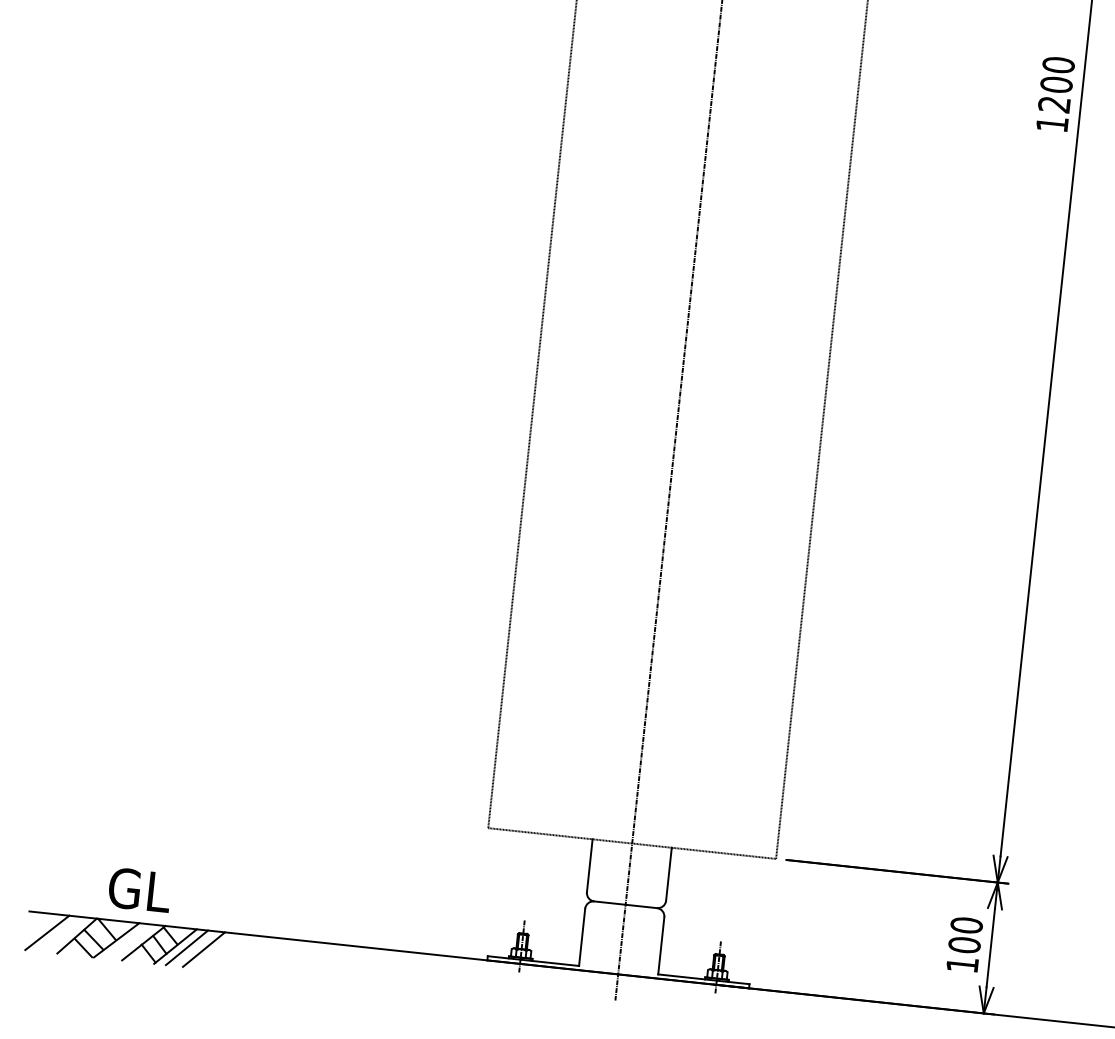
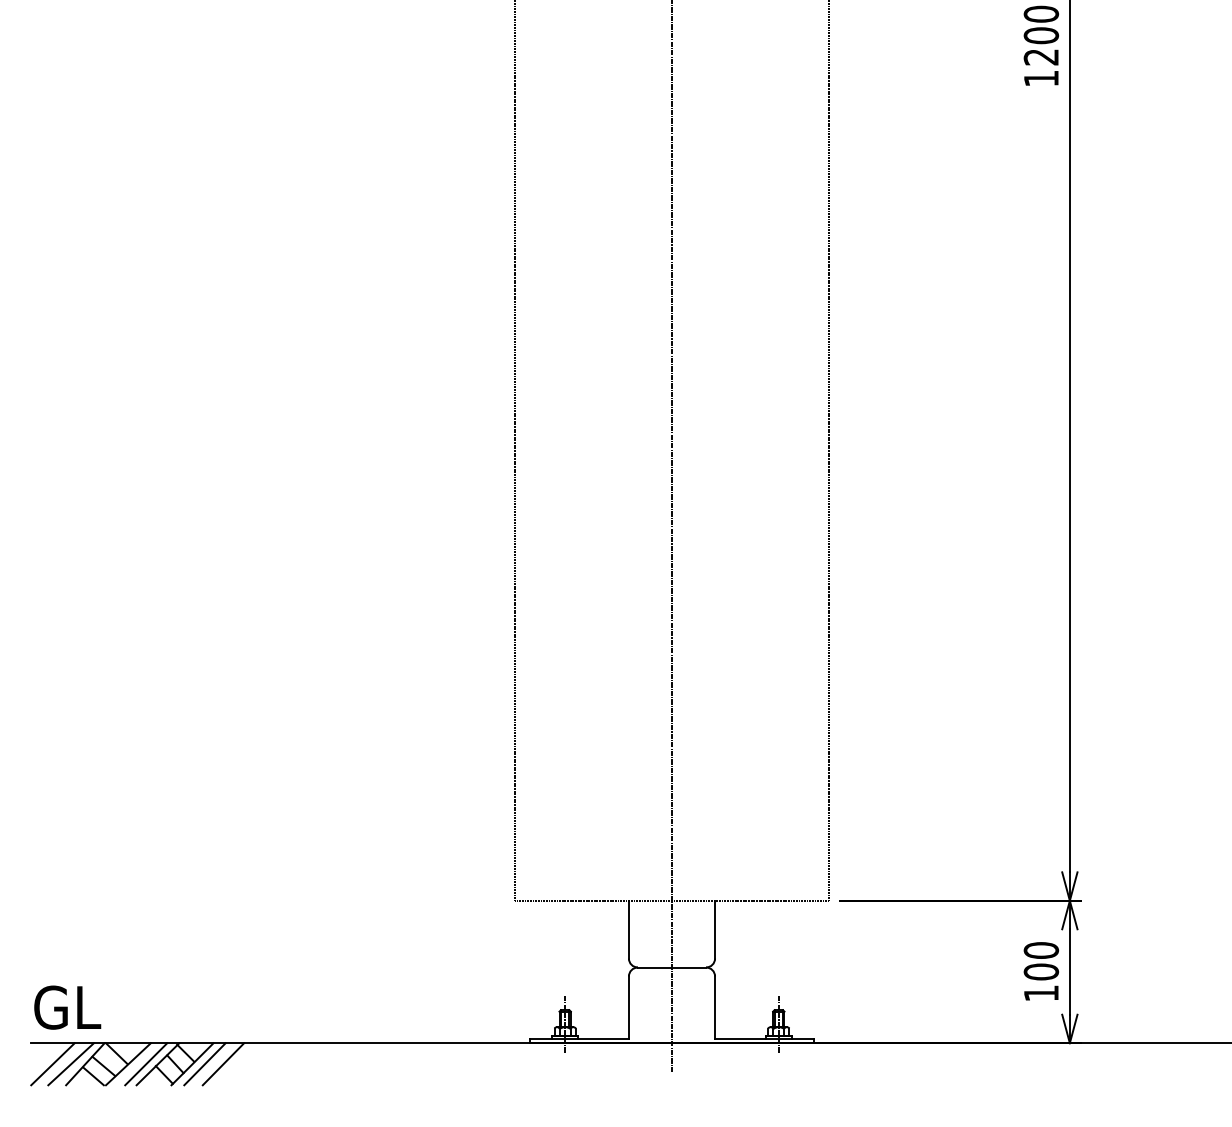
text: (139, 890) -> (67, 1007), moved
line: (63, 934) -> (70, 1064), added
line: (133, 942) -> (146, 1064), added

